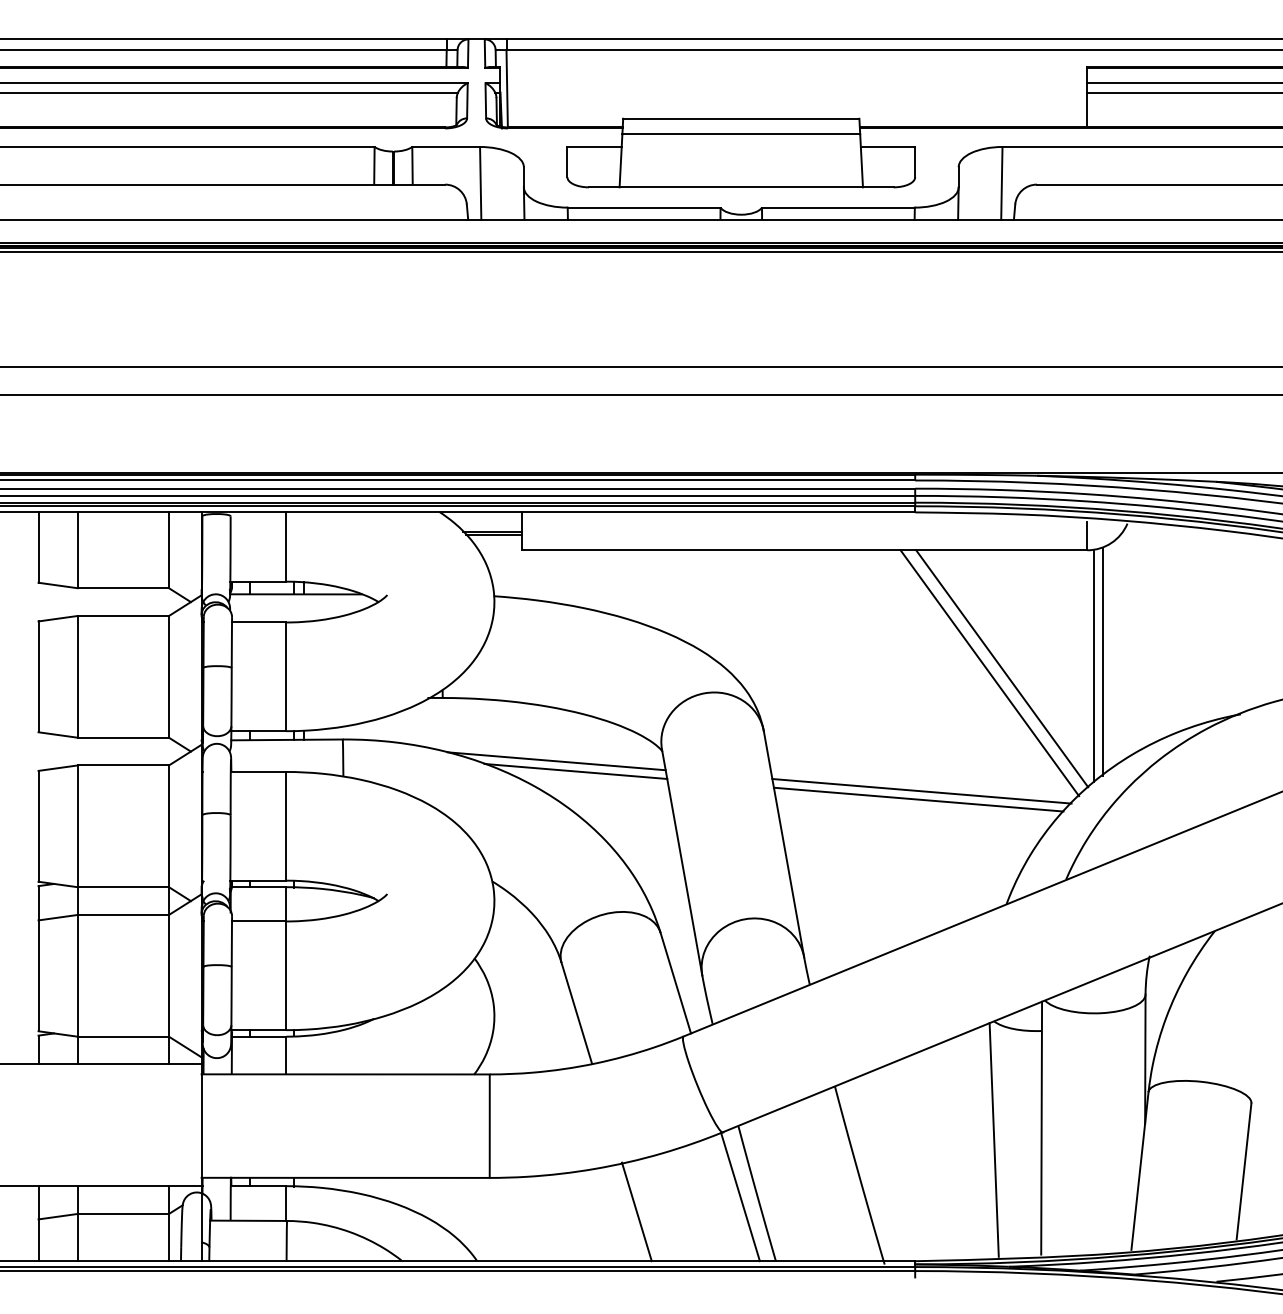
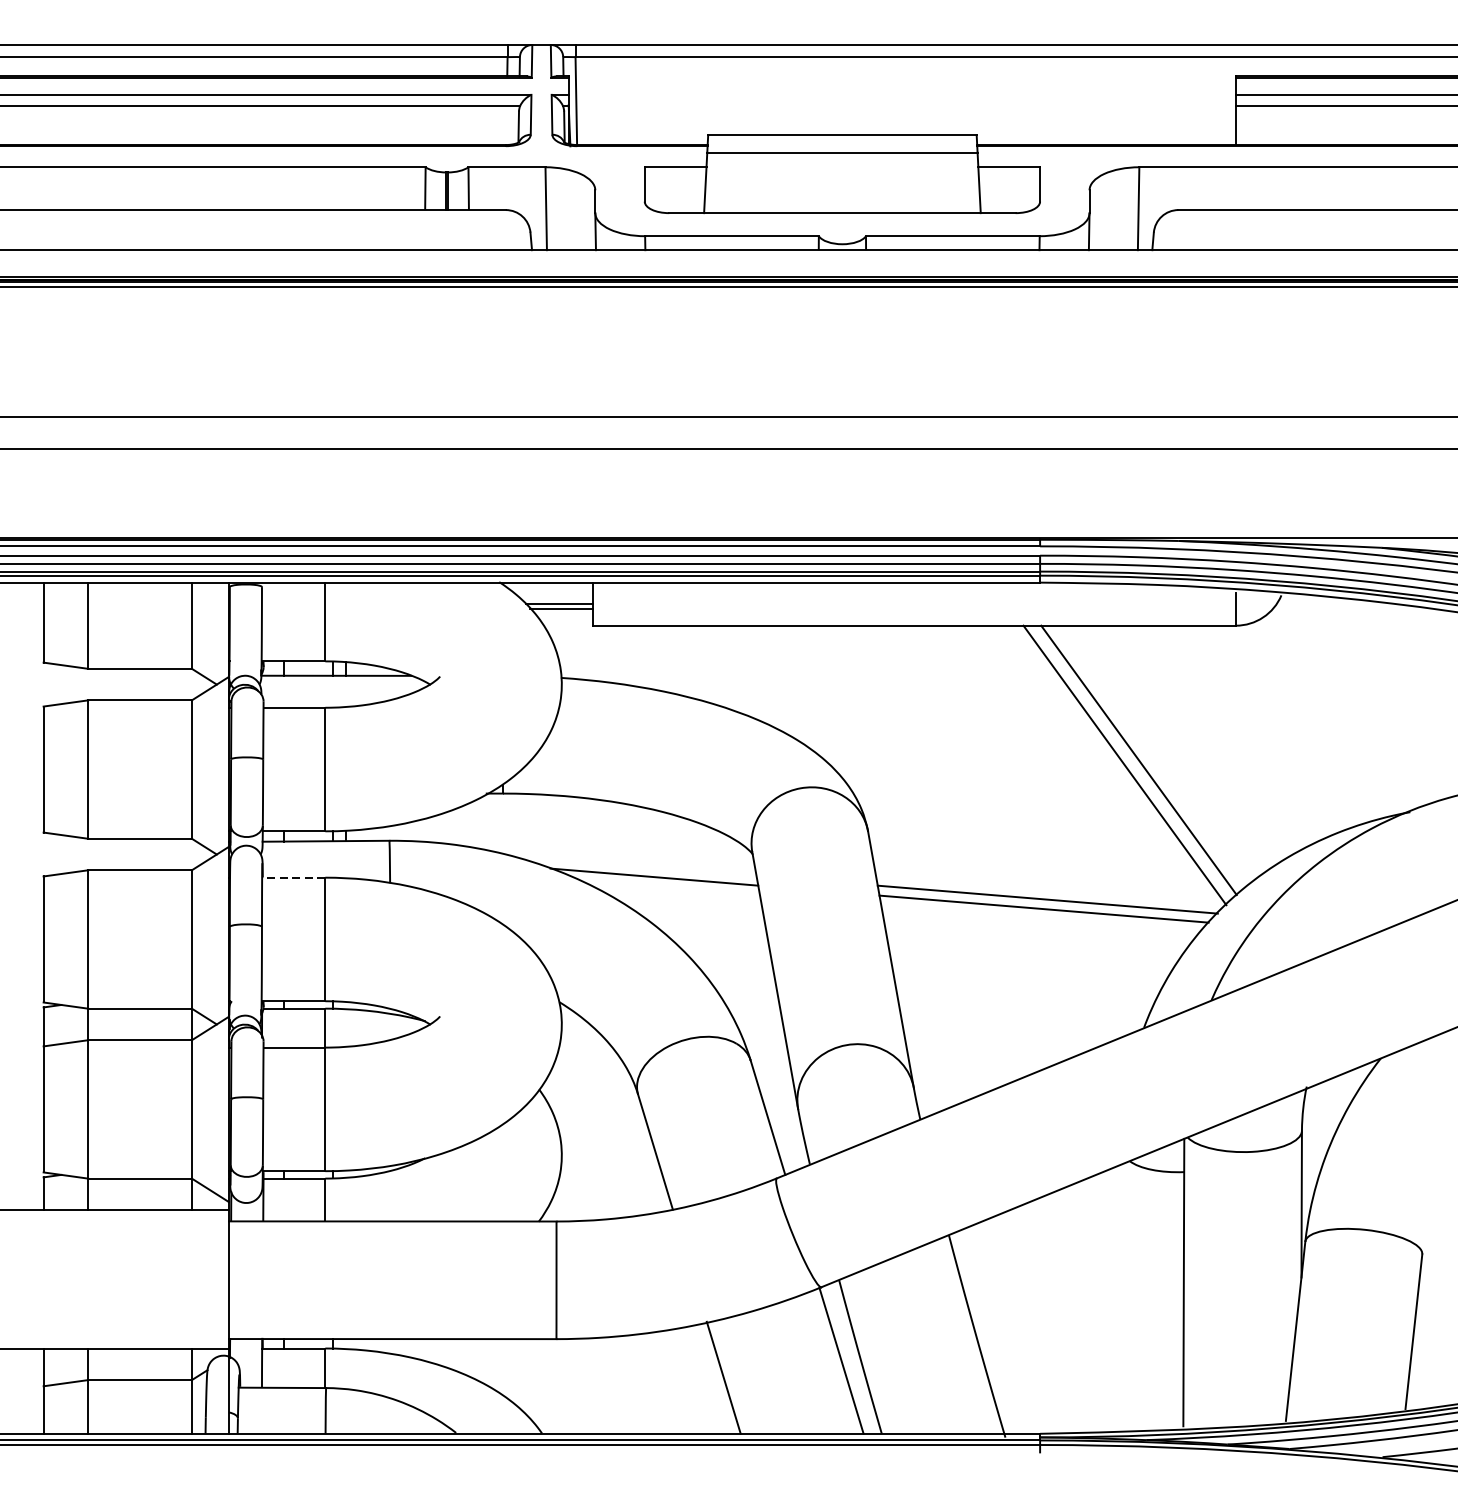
line: (1102, 661) -> (1253, 752), removed
line: (1094, 665) -> (1243, 756), removed
line: (556, 761) -> (632, 865), removed
line: (258, 771) -> (293, 877), solid -> dashed
line: (993, 1139) -> (1129, 1295), removed

